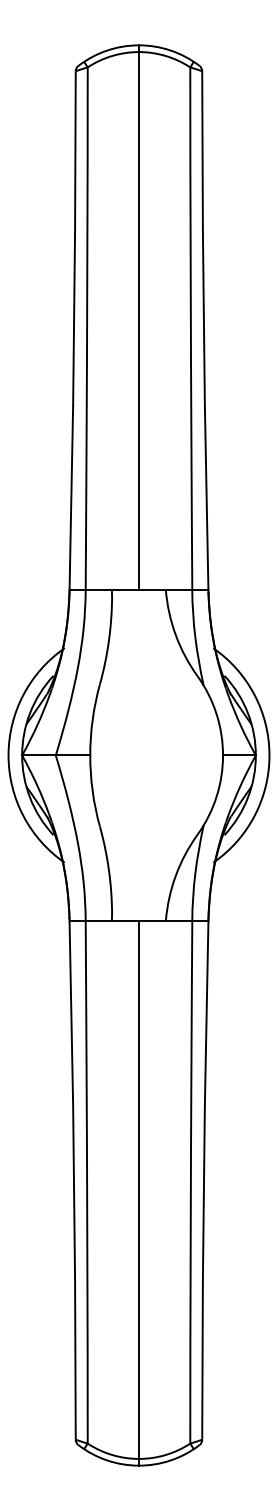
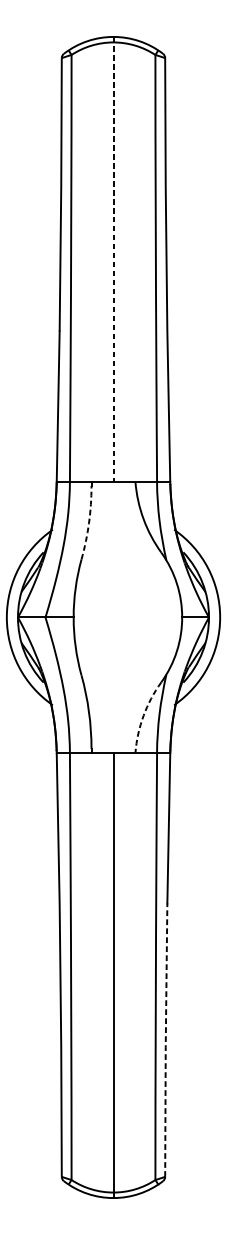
line: (139, 318) -> (113, 260), solid -> dashed
arc: (109, 640) -> (89, 523), solid -> dashed
arc: (175, 875) -> (143, 715), solid -> dashed
line: (202, 1273) -> (165, 1040), solid -> dashed

